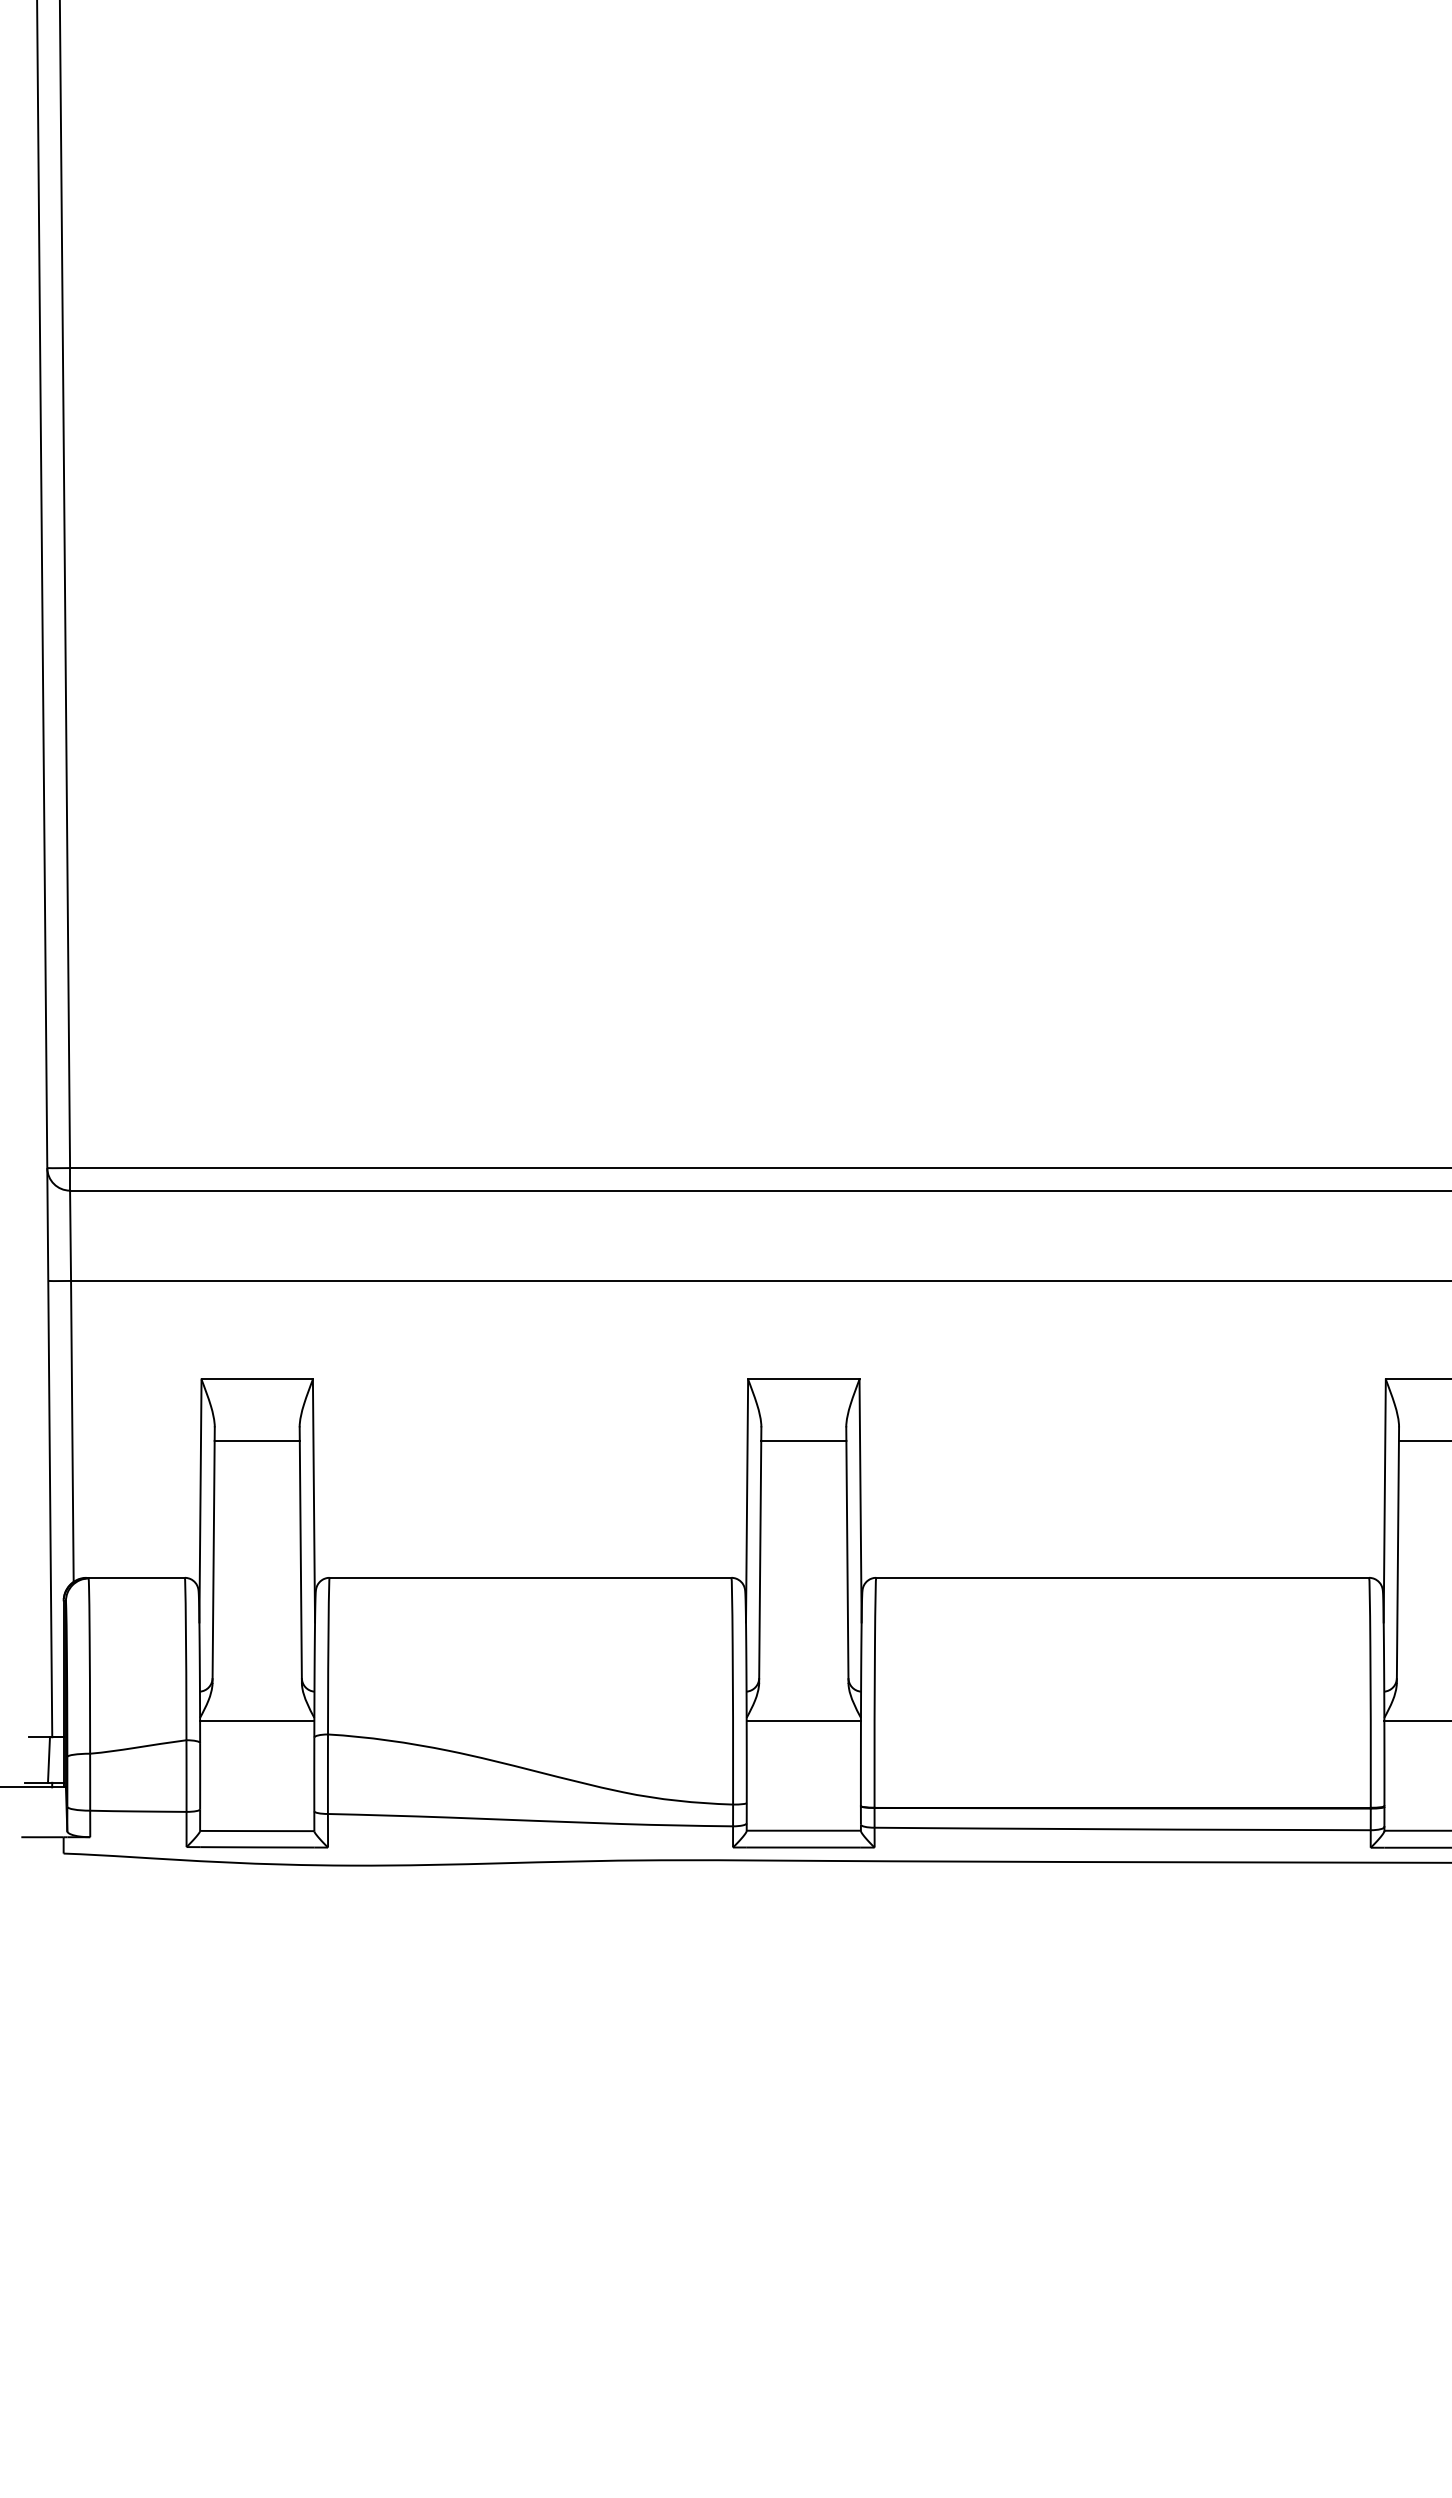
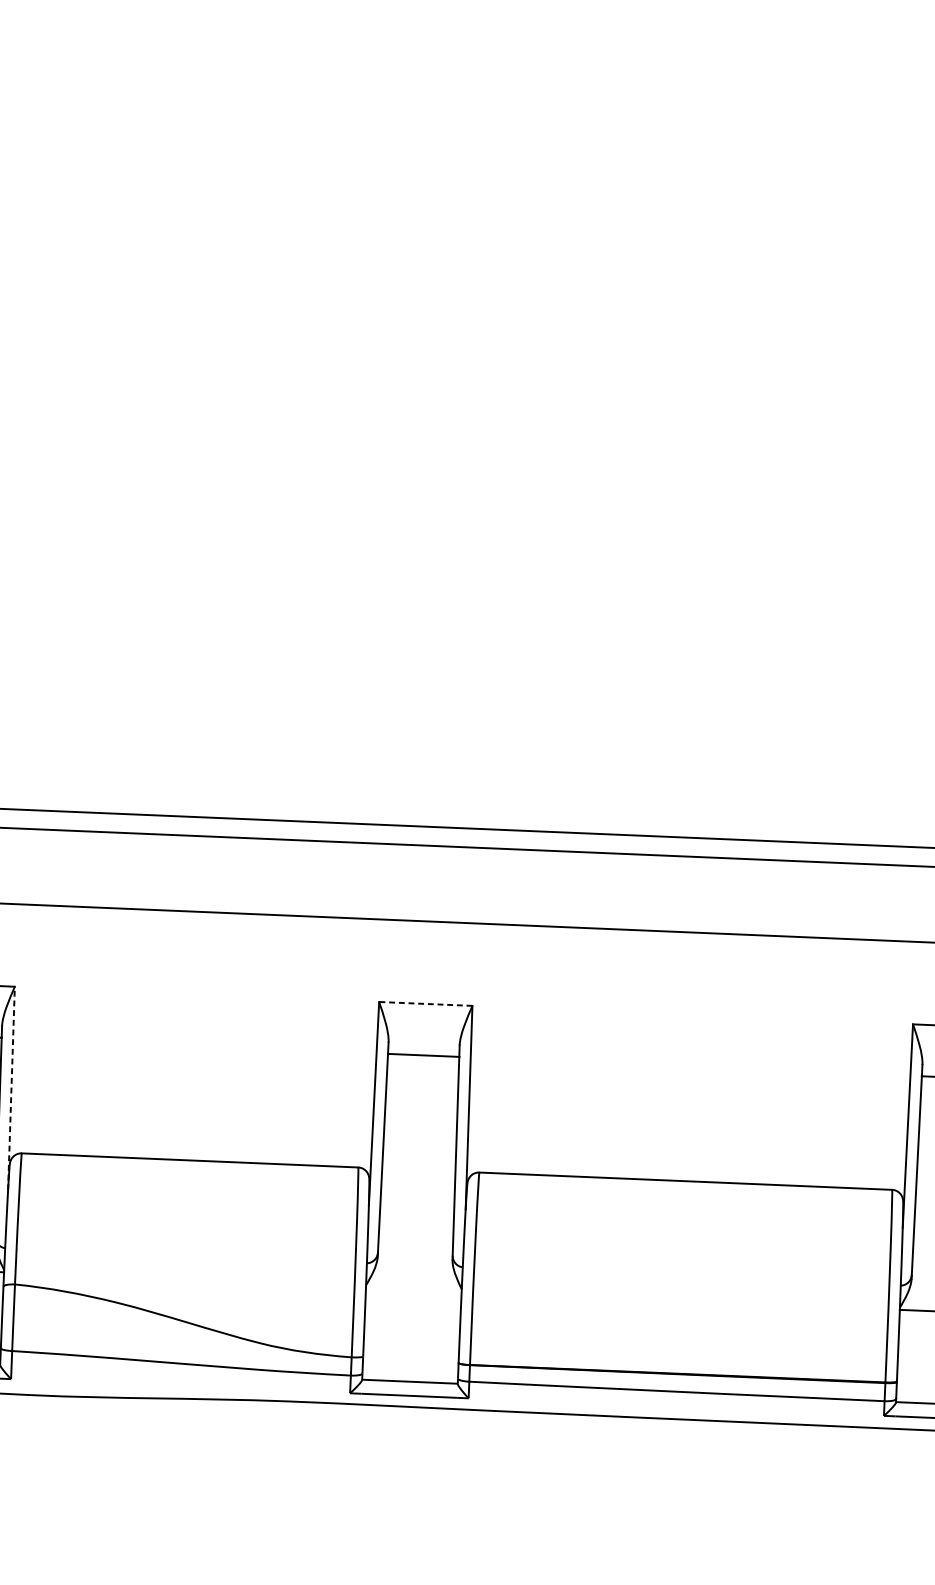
line: (803, 1379) -> (425, 1003), solid -> dashed
line: (313, 1500) -> (11, 1088), solid -> dashed
line: (803, 1720) -> (413, 1289), removed

